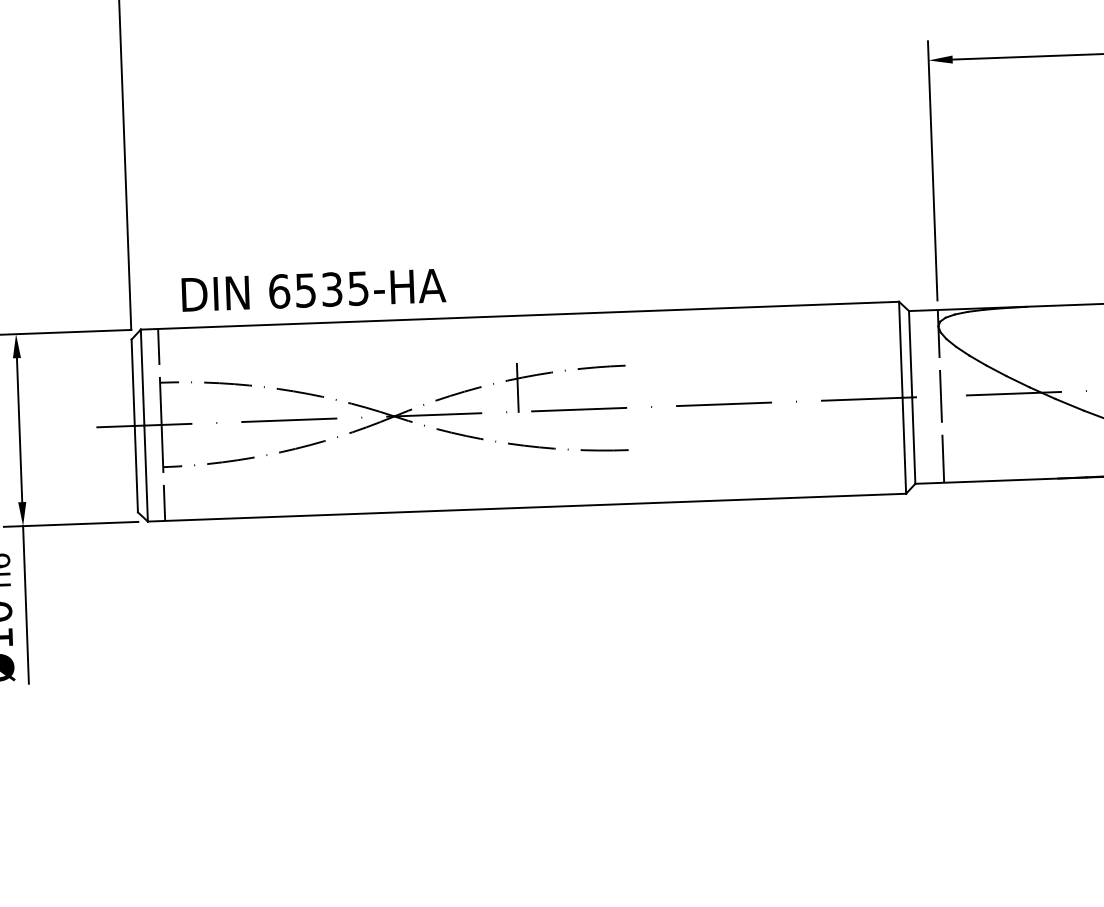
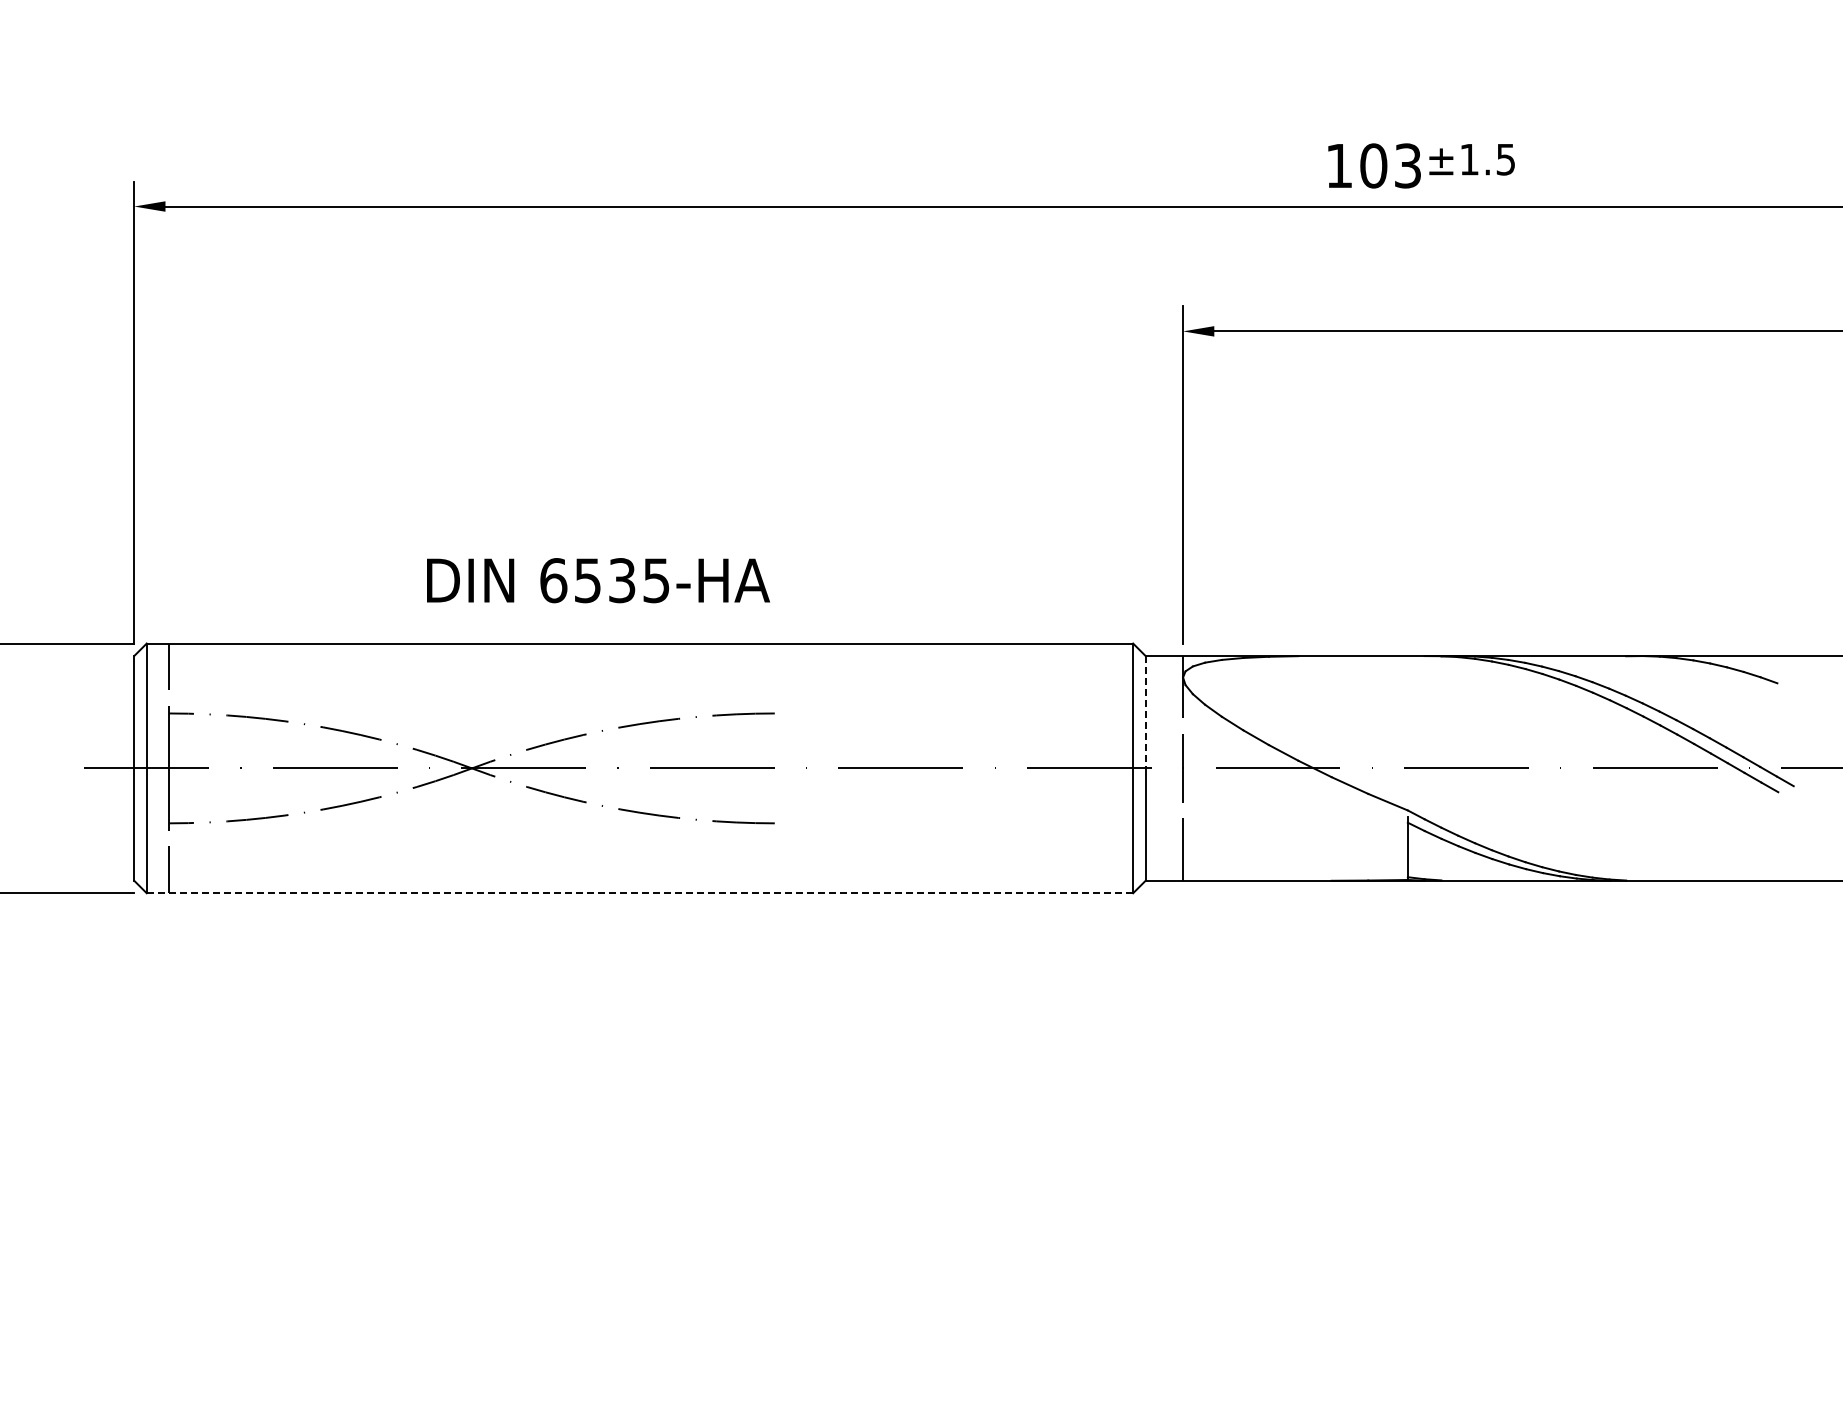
text: (313, 290) -> (598, 580), moved
line: (910, 354) -> (1145, 712), solid -> dashed
line: (517, 387) -> (633, 736), removed
line: (527, 507) -> (640, 893), solid -> dashed

